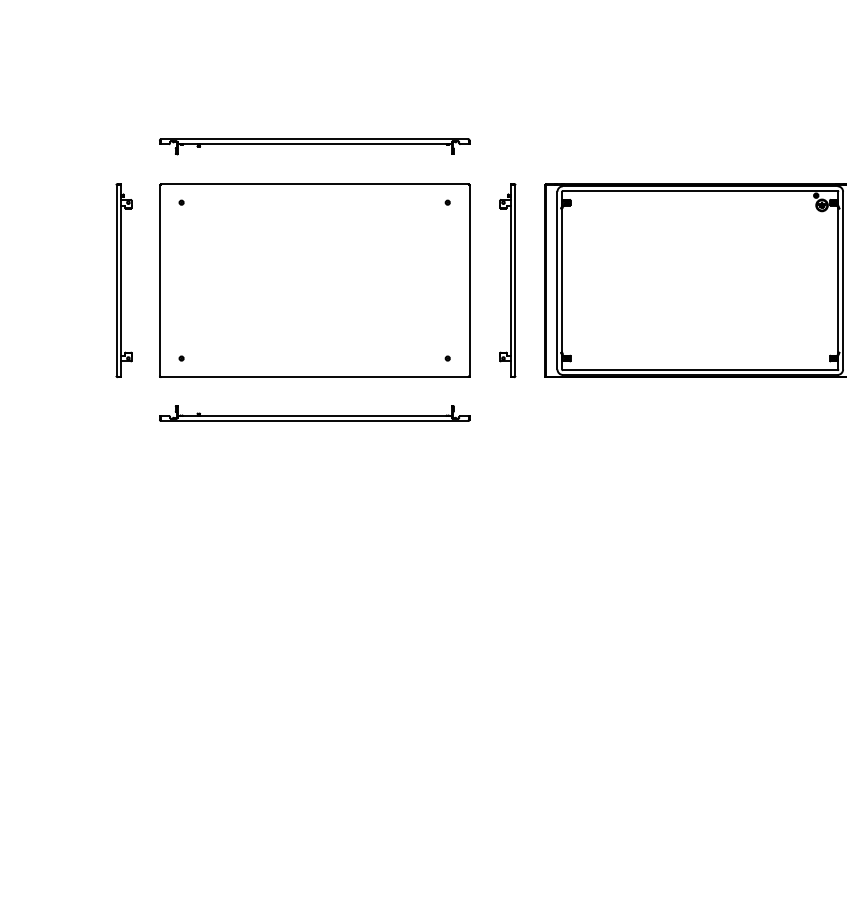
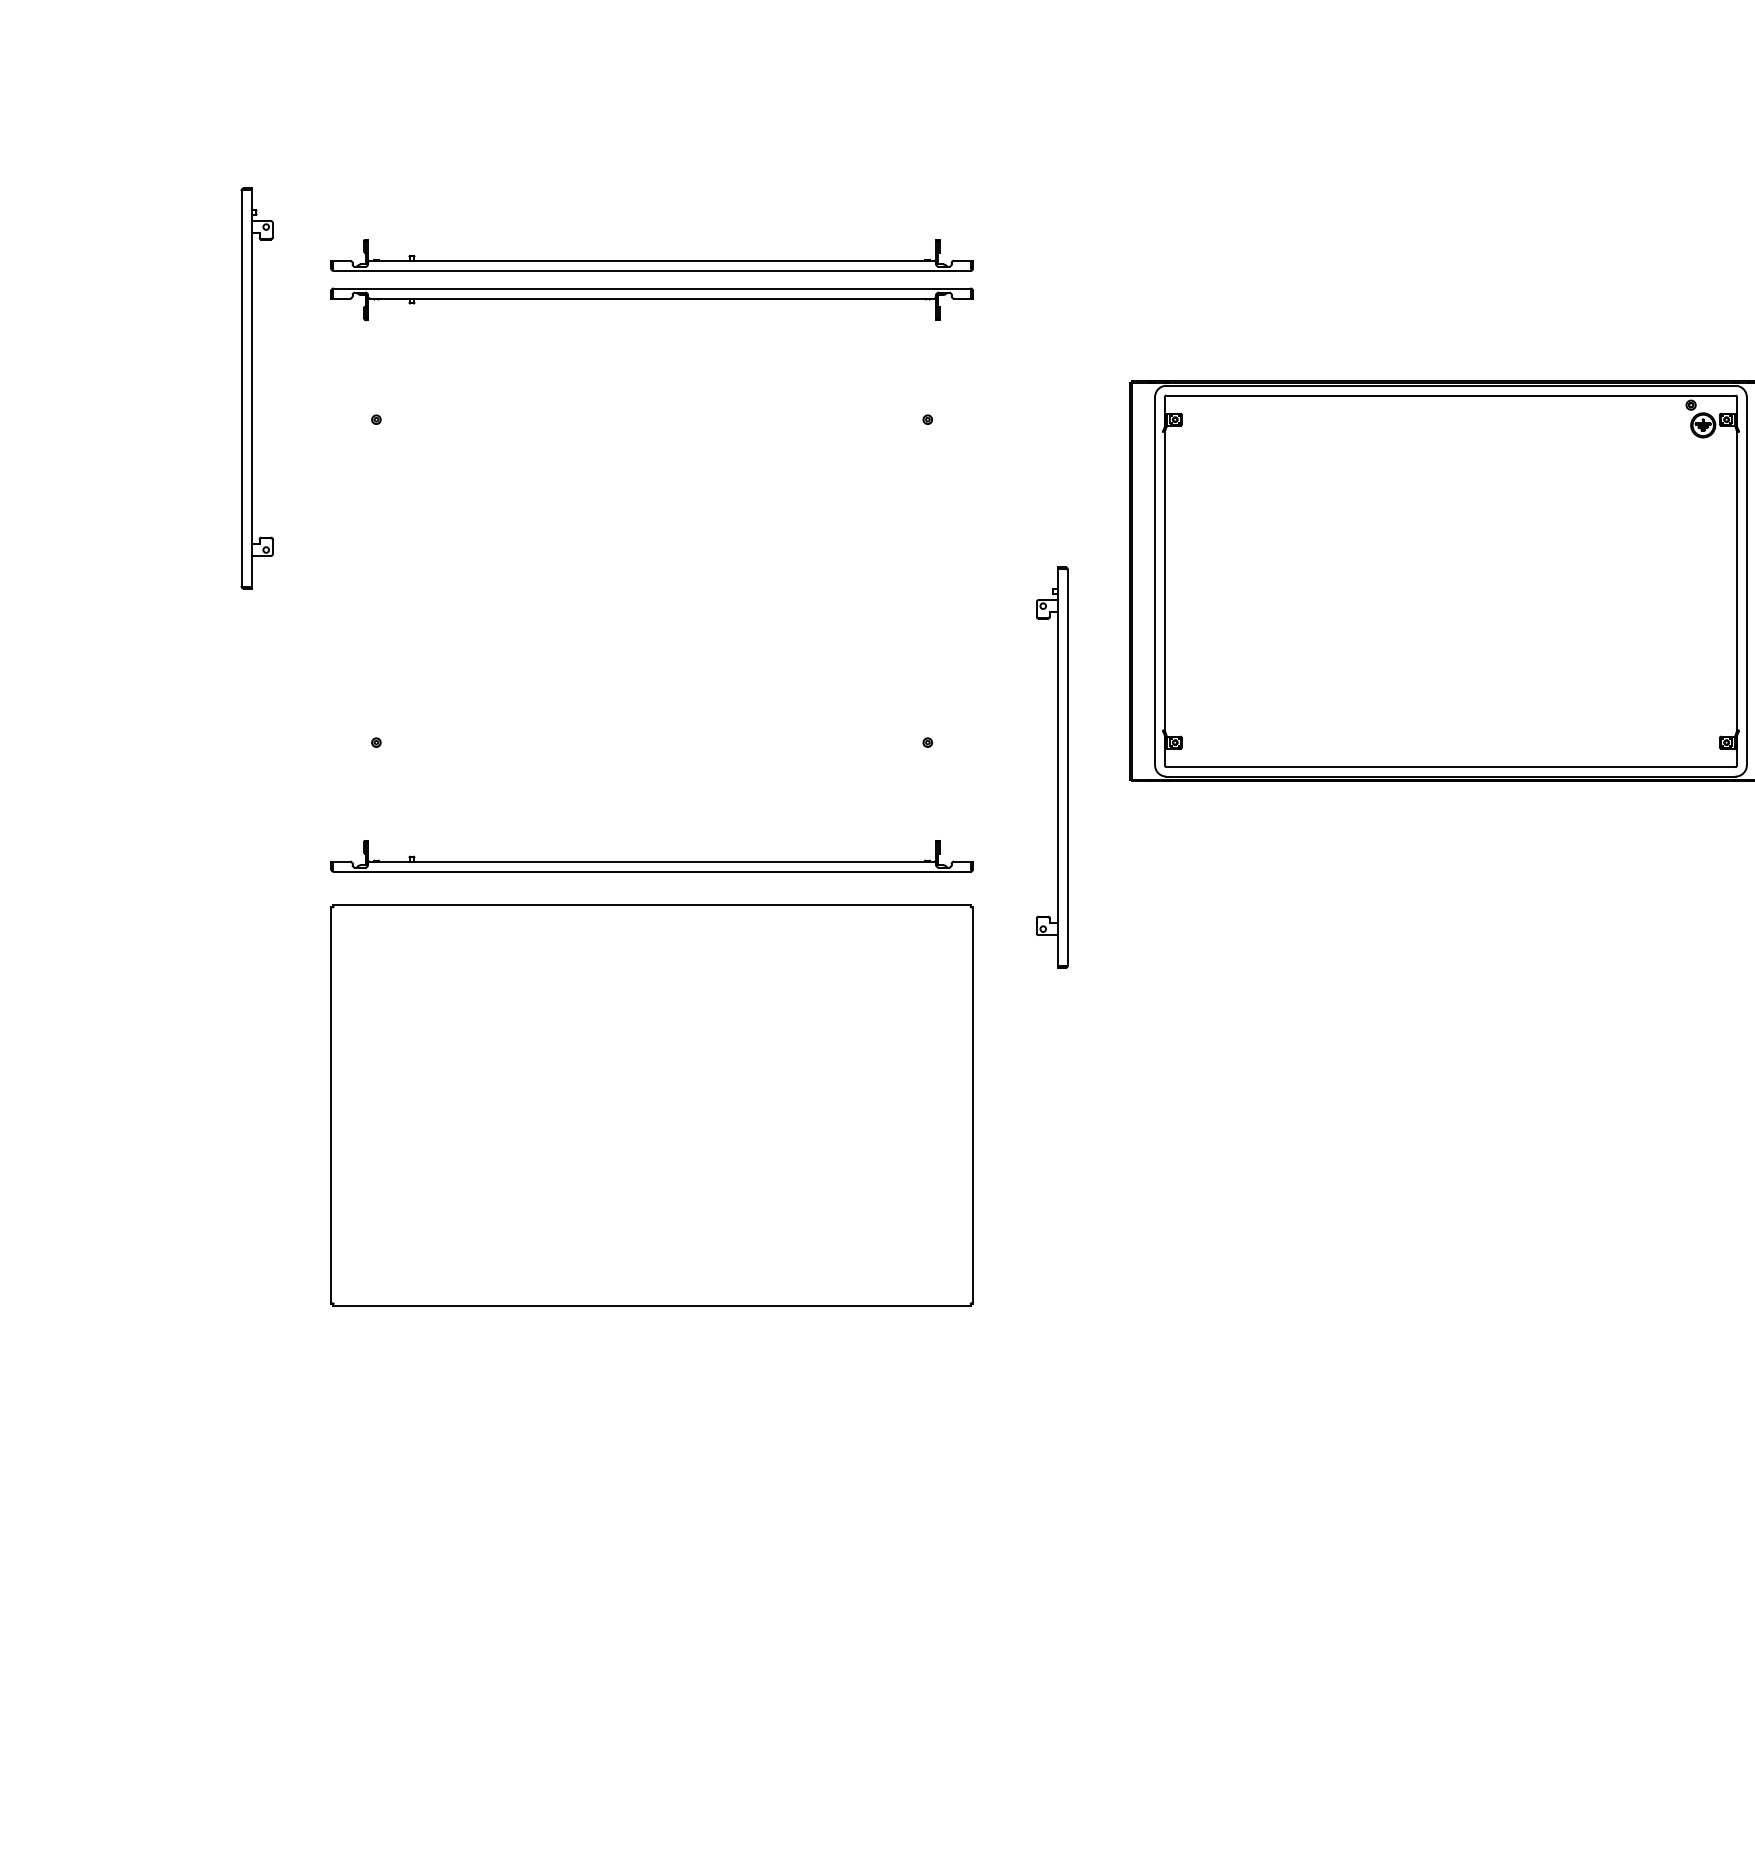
part: (314, 123) -> (651, 255), added
part: (123, 280) -> (255, 388), moved
part: (314, 280) -> (651, 1105), moved
part: (507, 280) -> (1051, 767), moved

